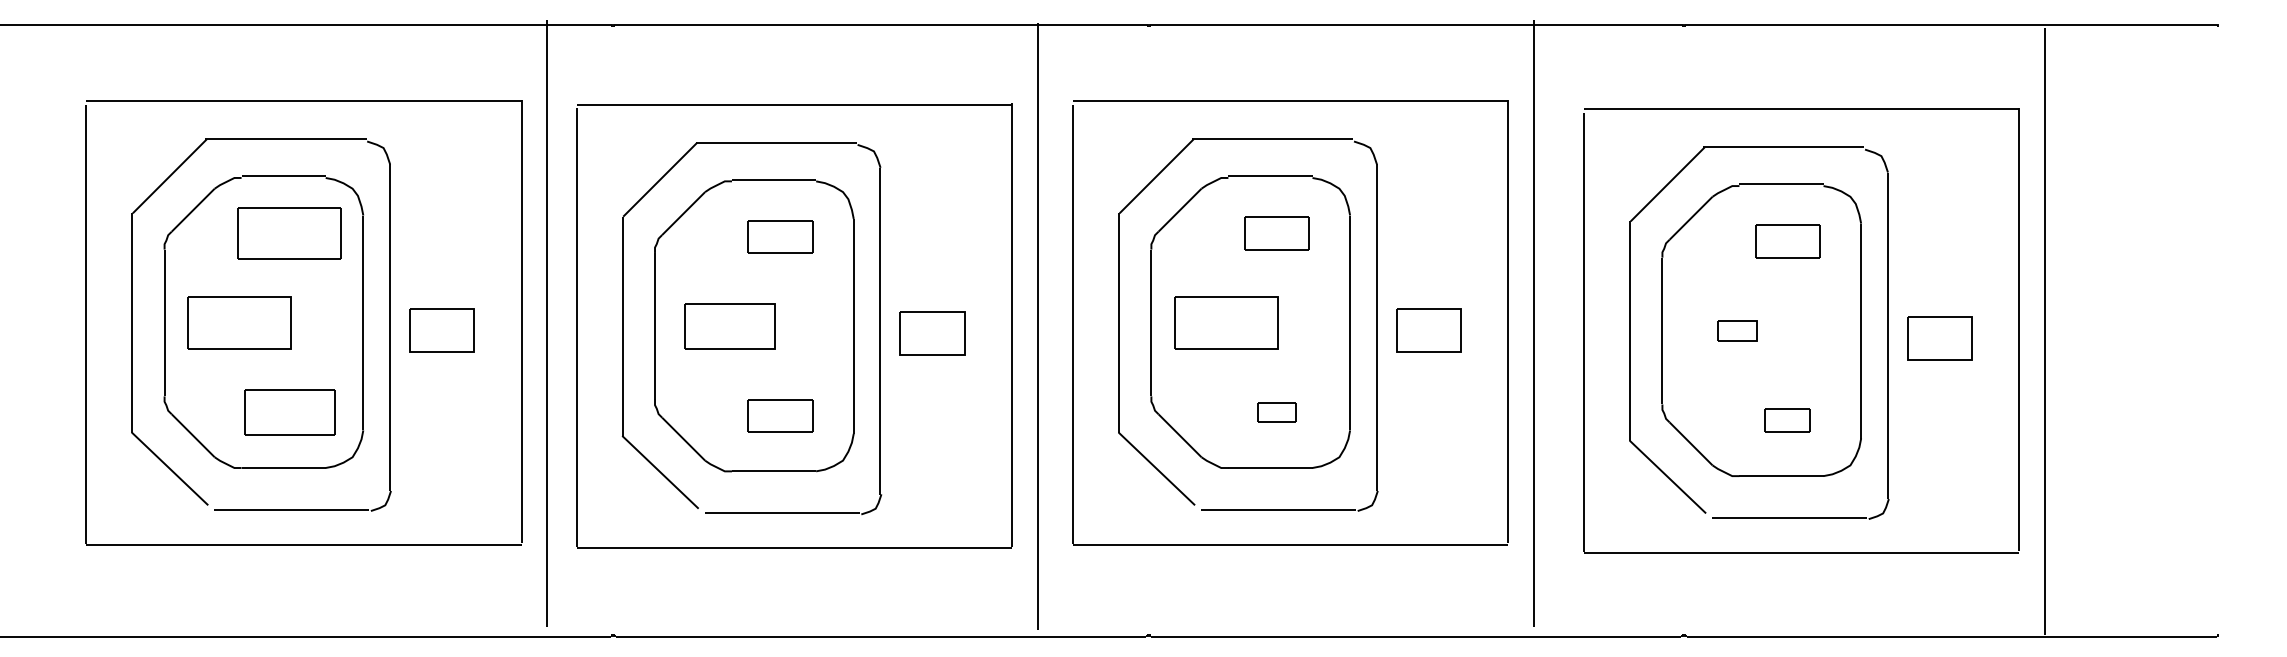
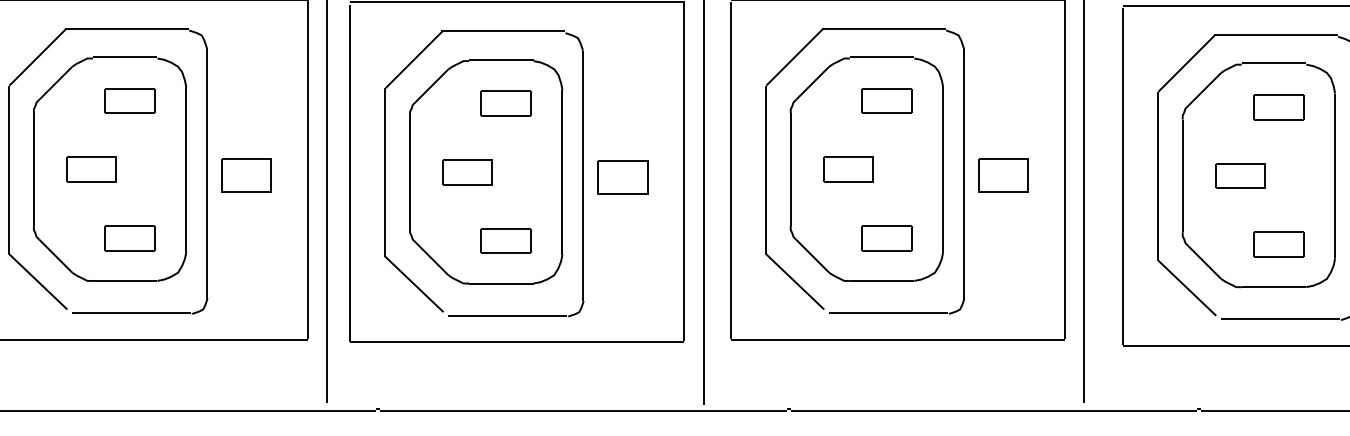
part: (289, 233) -> (129, 101), size x0.62
part: (239, 322) -> (91, 169), size x0.62
part: (1226, 322) -> (848, 169), size x0.62
part: (729, 326) -> (467, 172), size x0.71
part: (1737, 330) -> (1240, 175), size x1.67
part: (289, 412) -> (129, 238), size x0.71
part: (1276, 412) -> (886, 238), size x1.67
part: (1787, 420) -> (1278, 244), size x1.43

